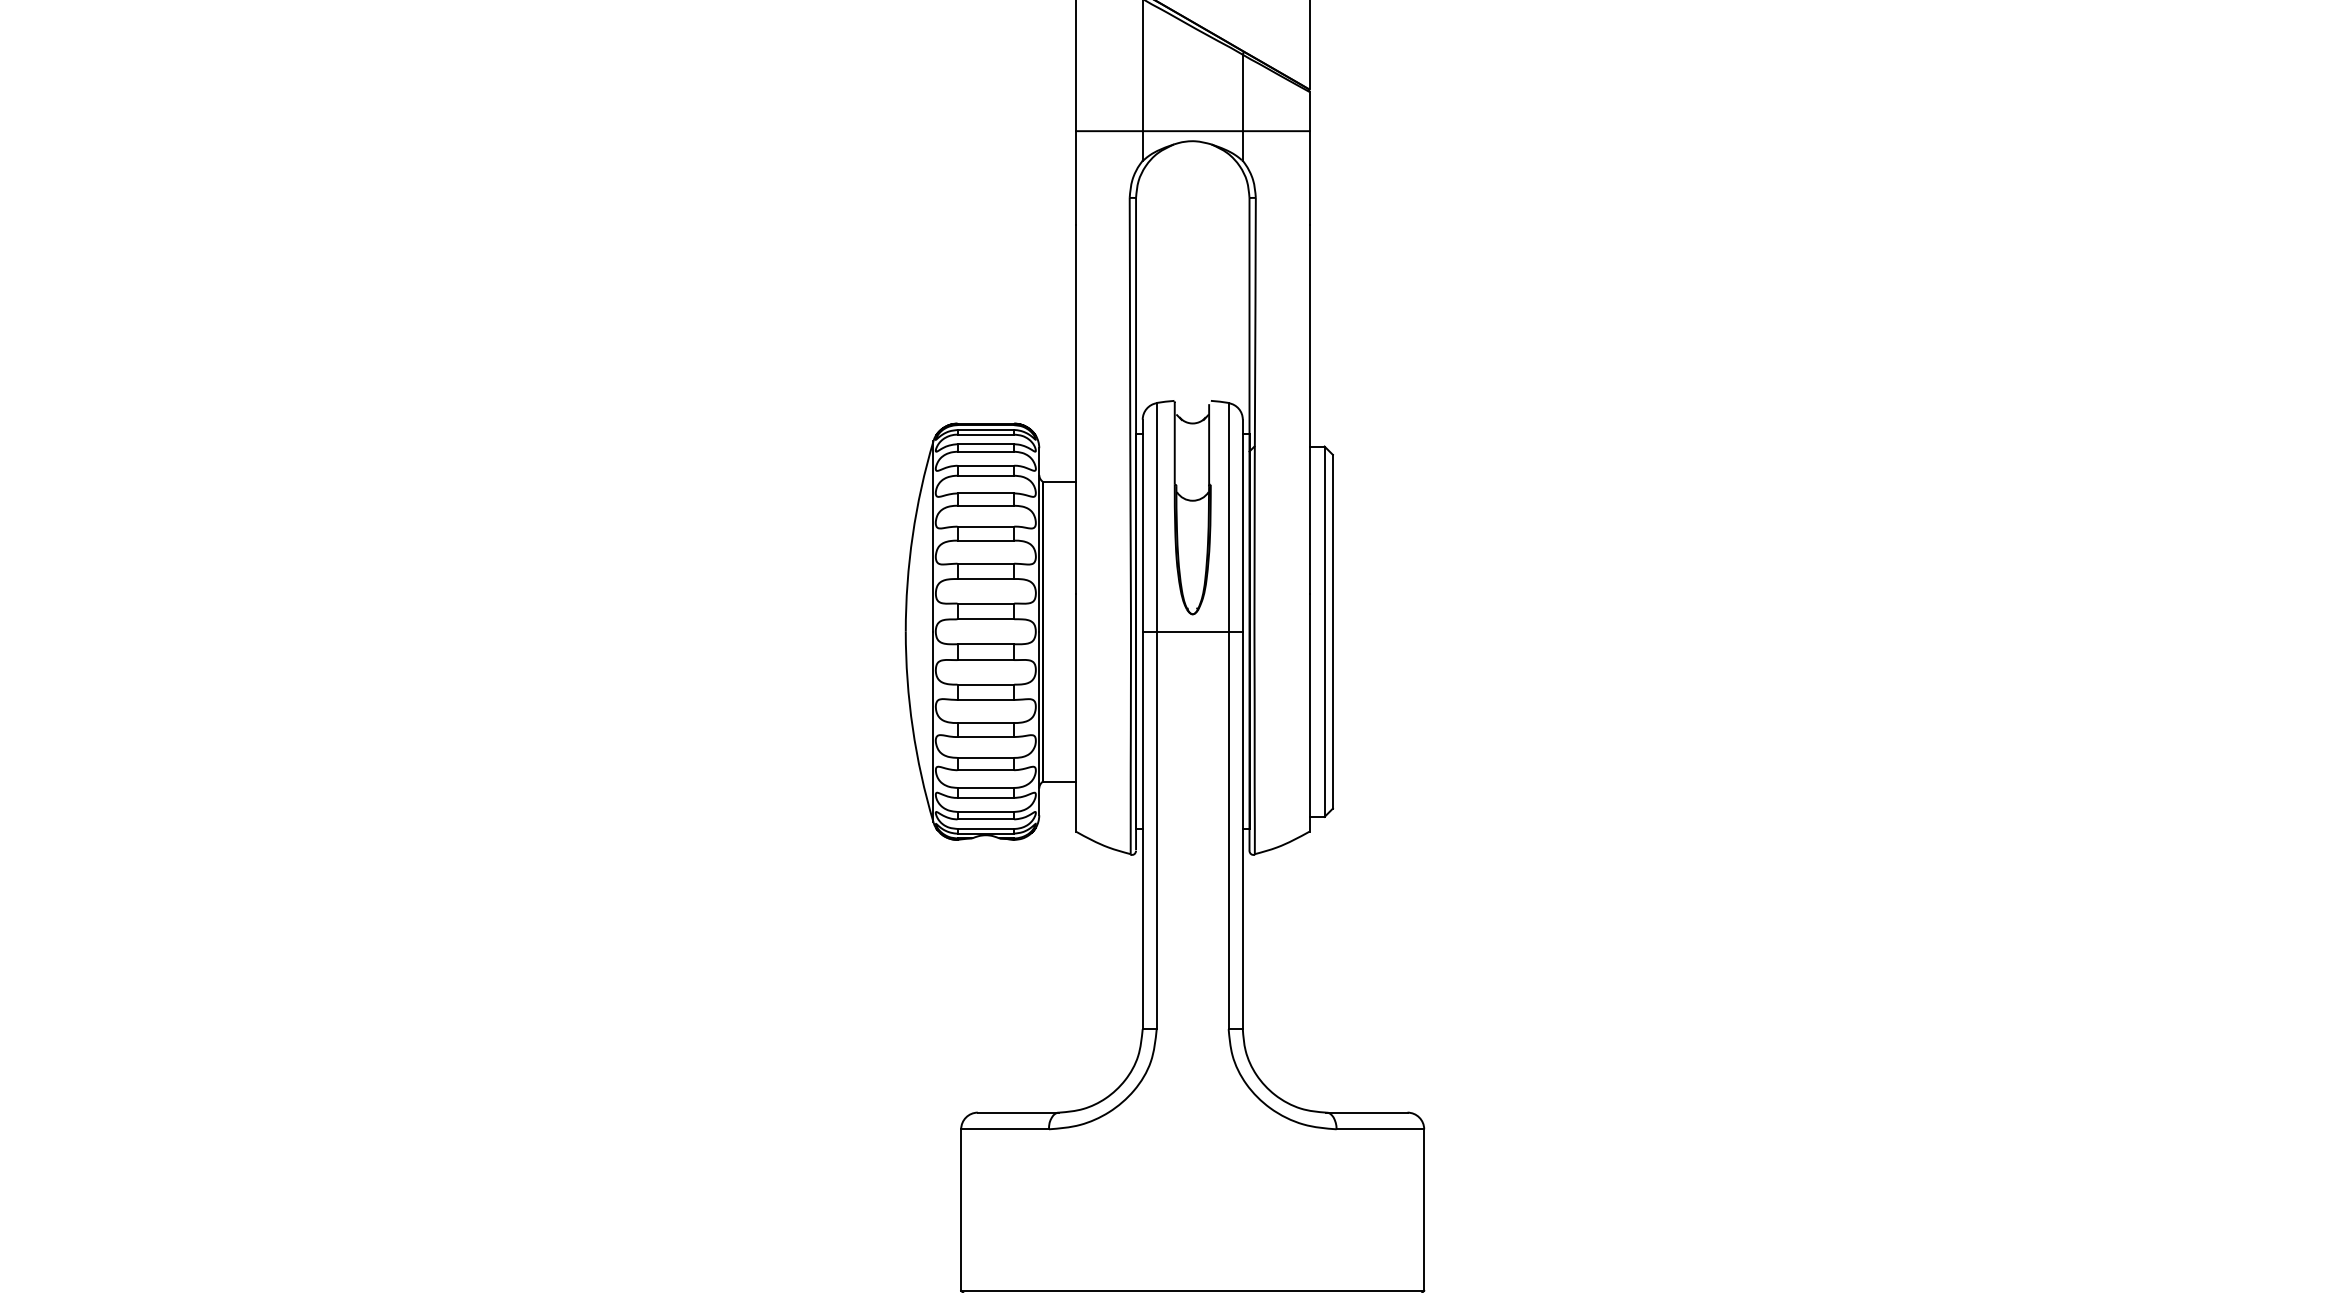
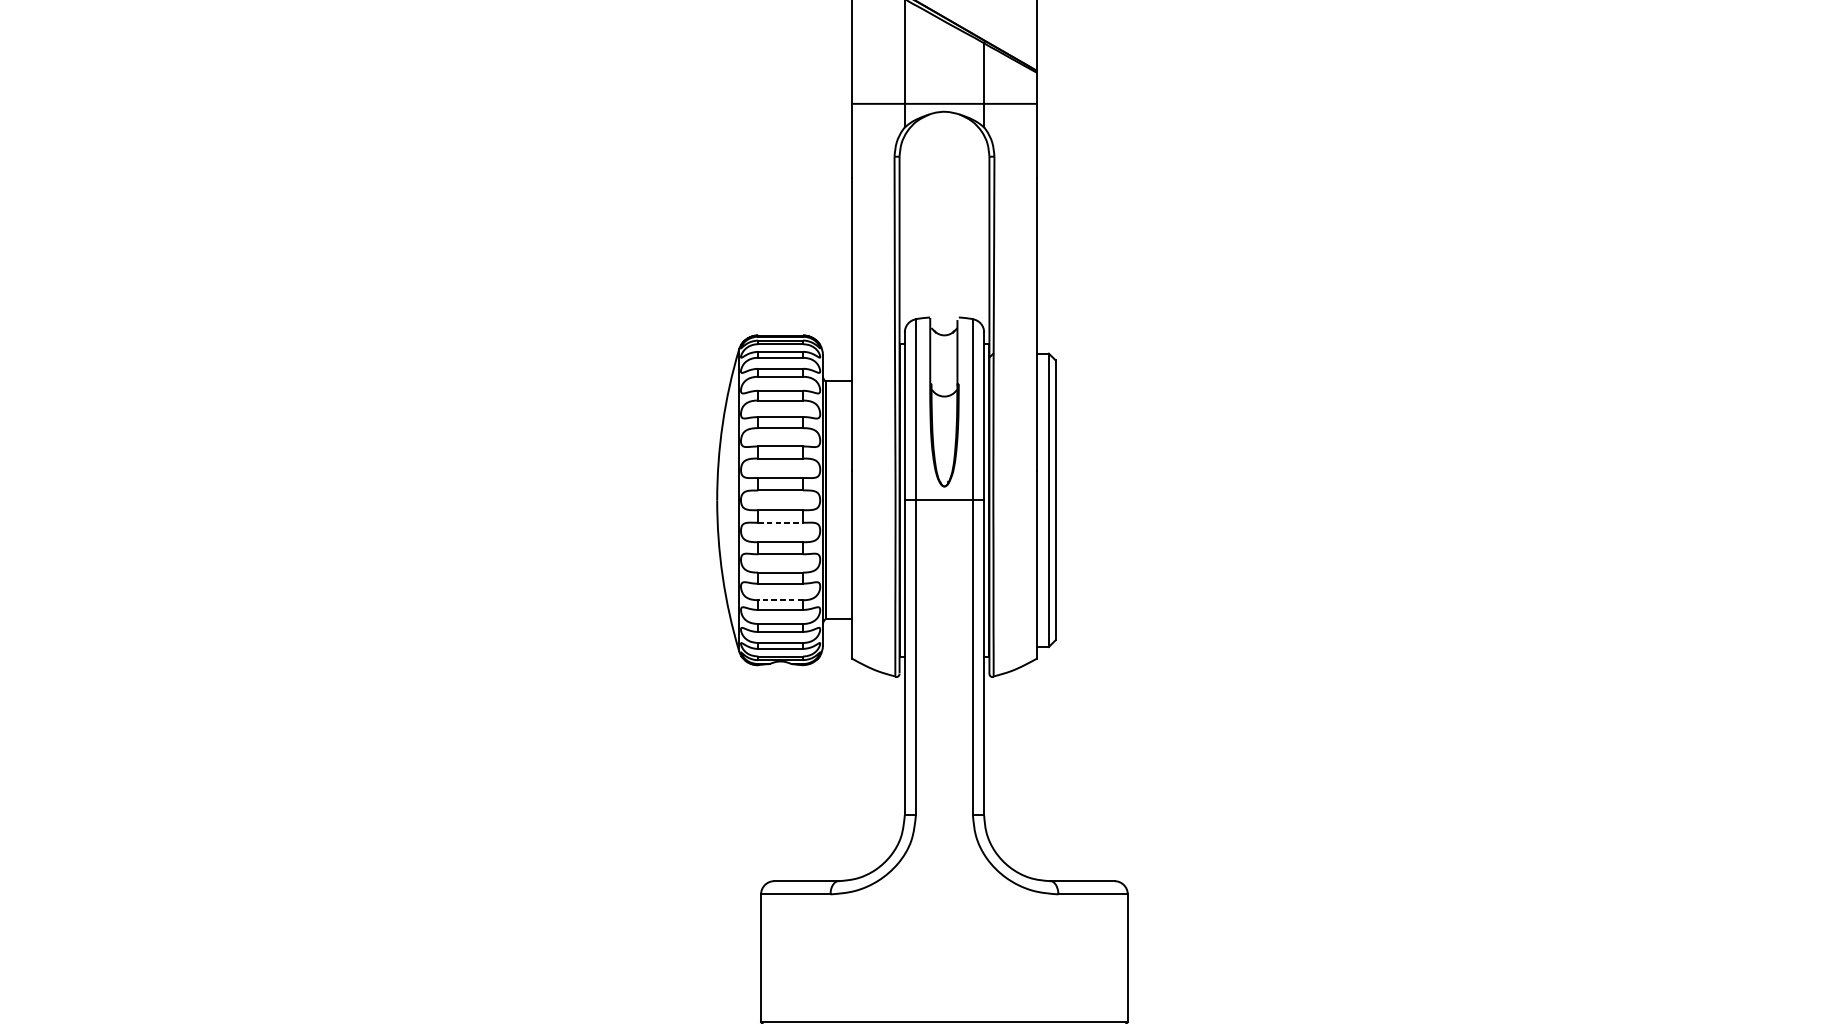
line: (986, 660) -> (781, 523), solid -> dashed
line: (985, 757) -> (780, 599), solid -> dashed

